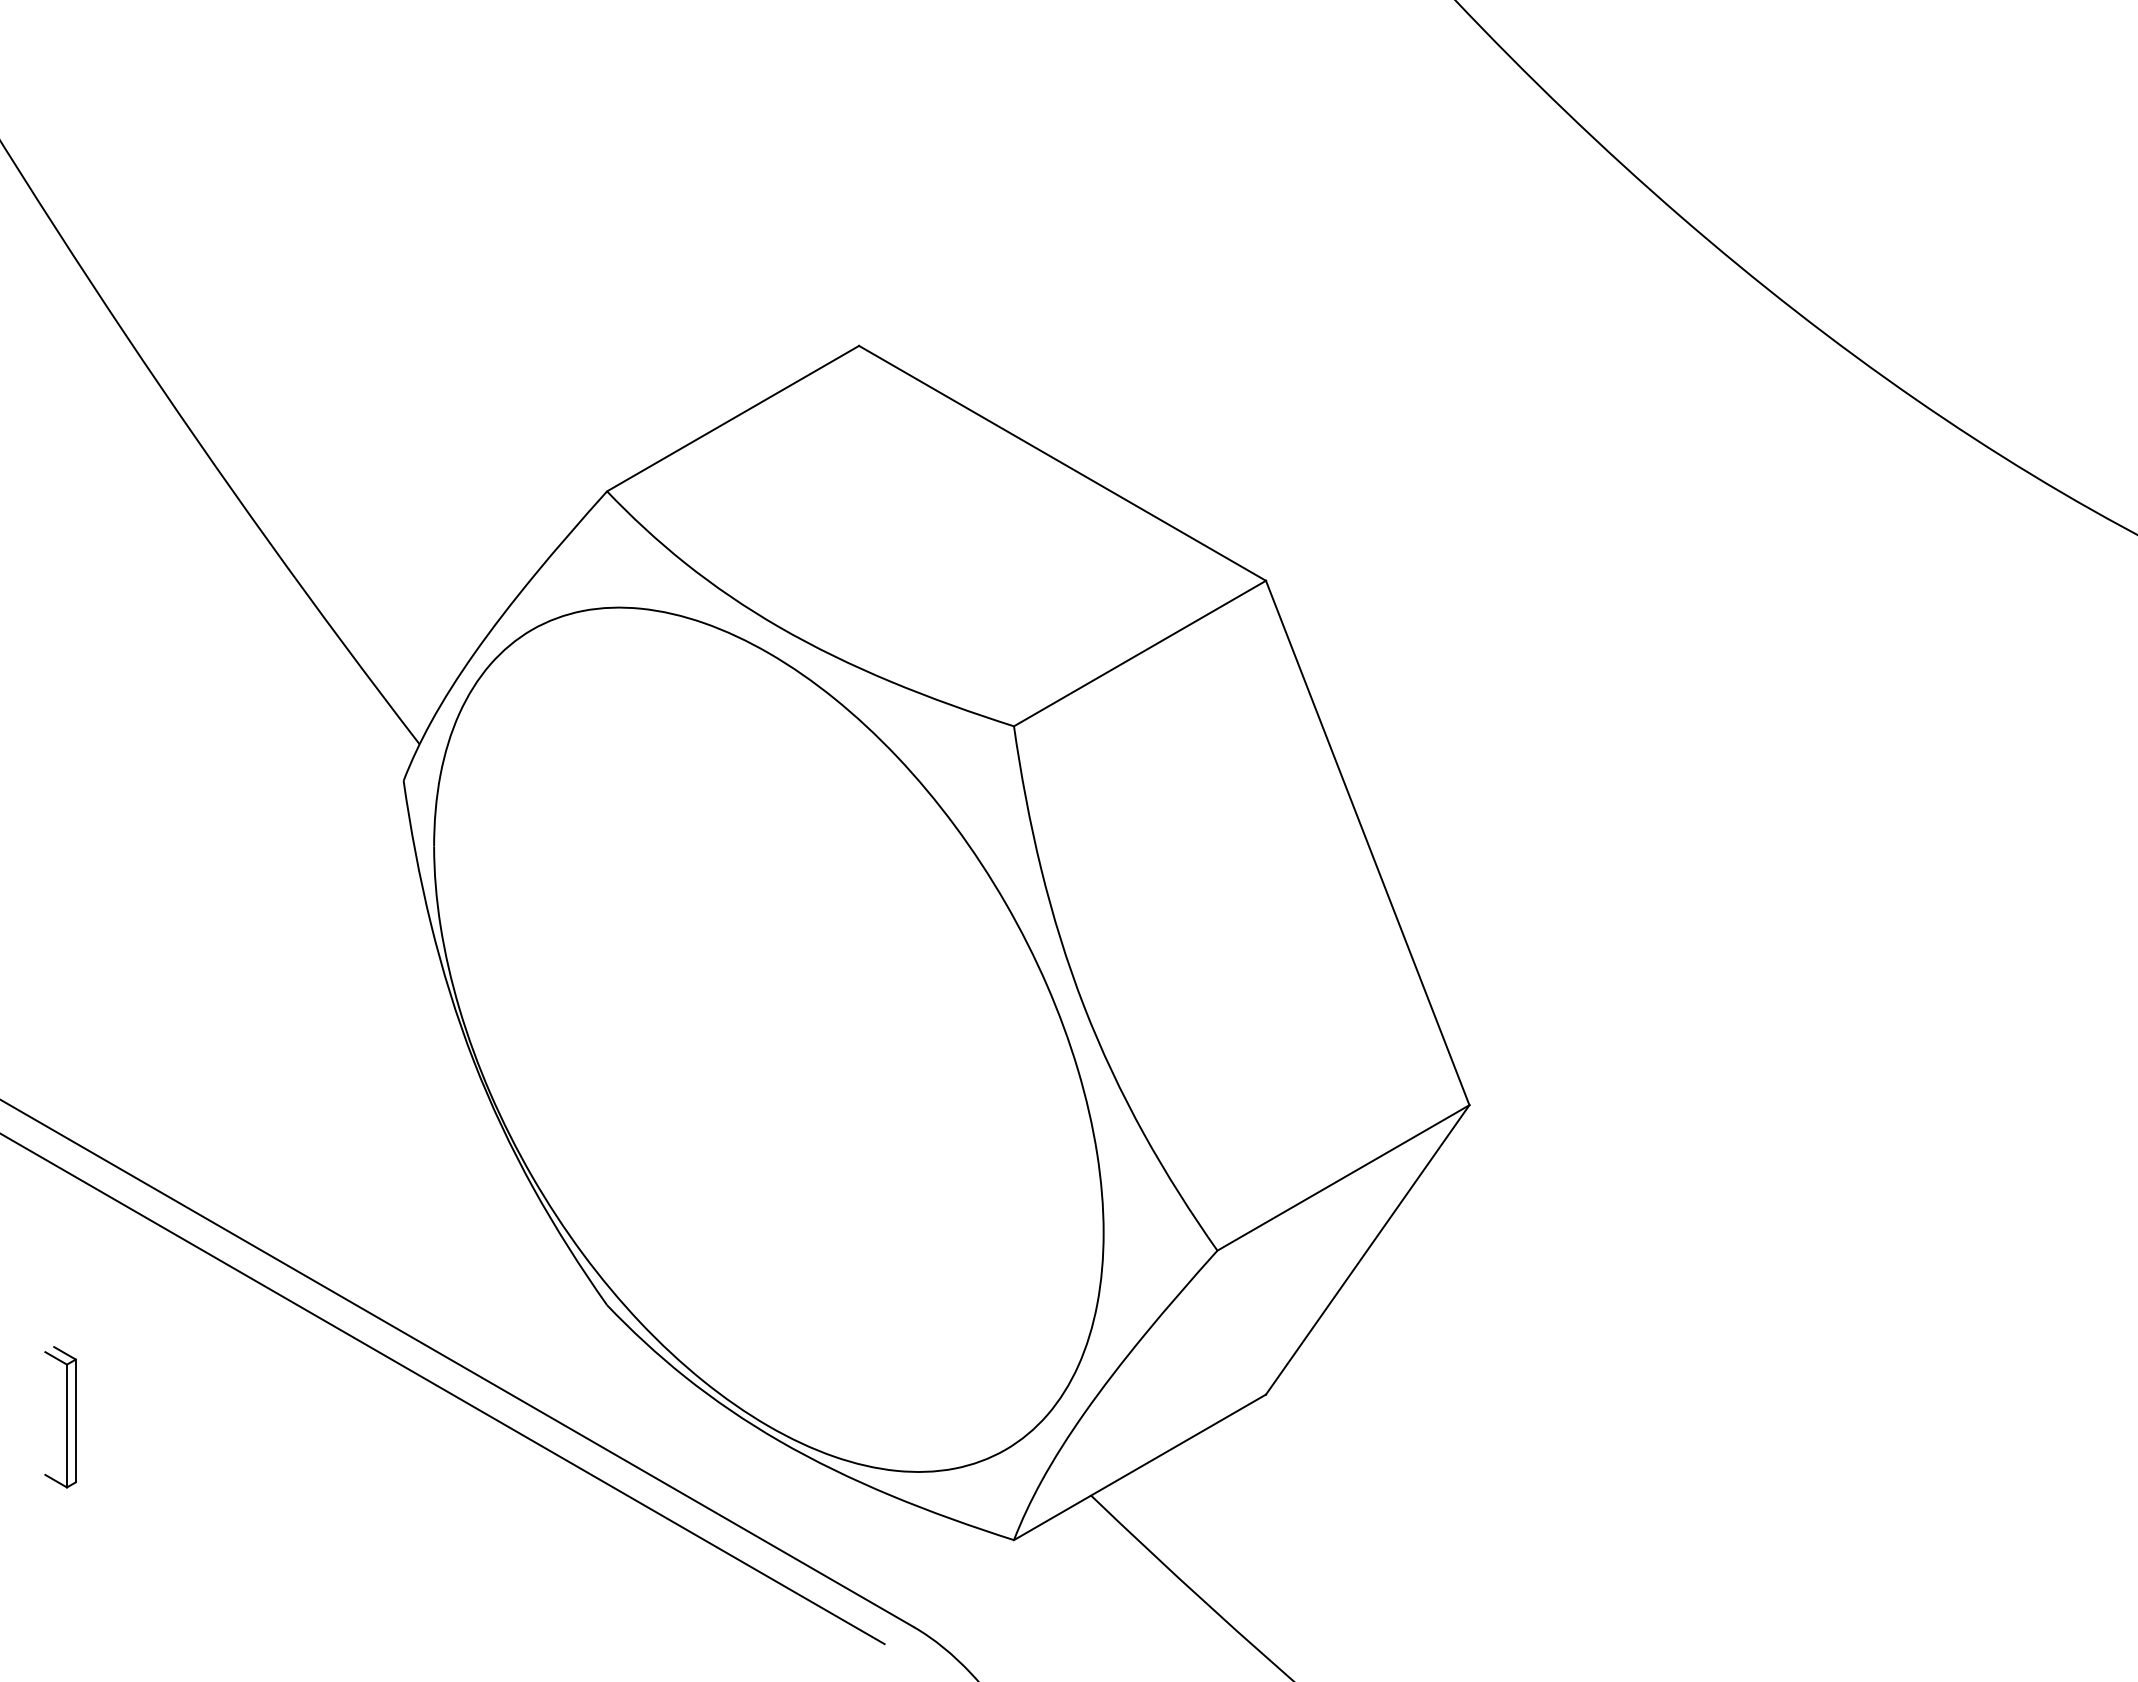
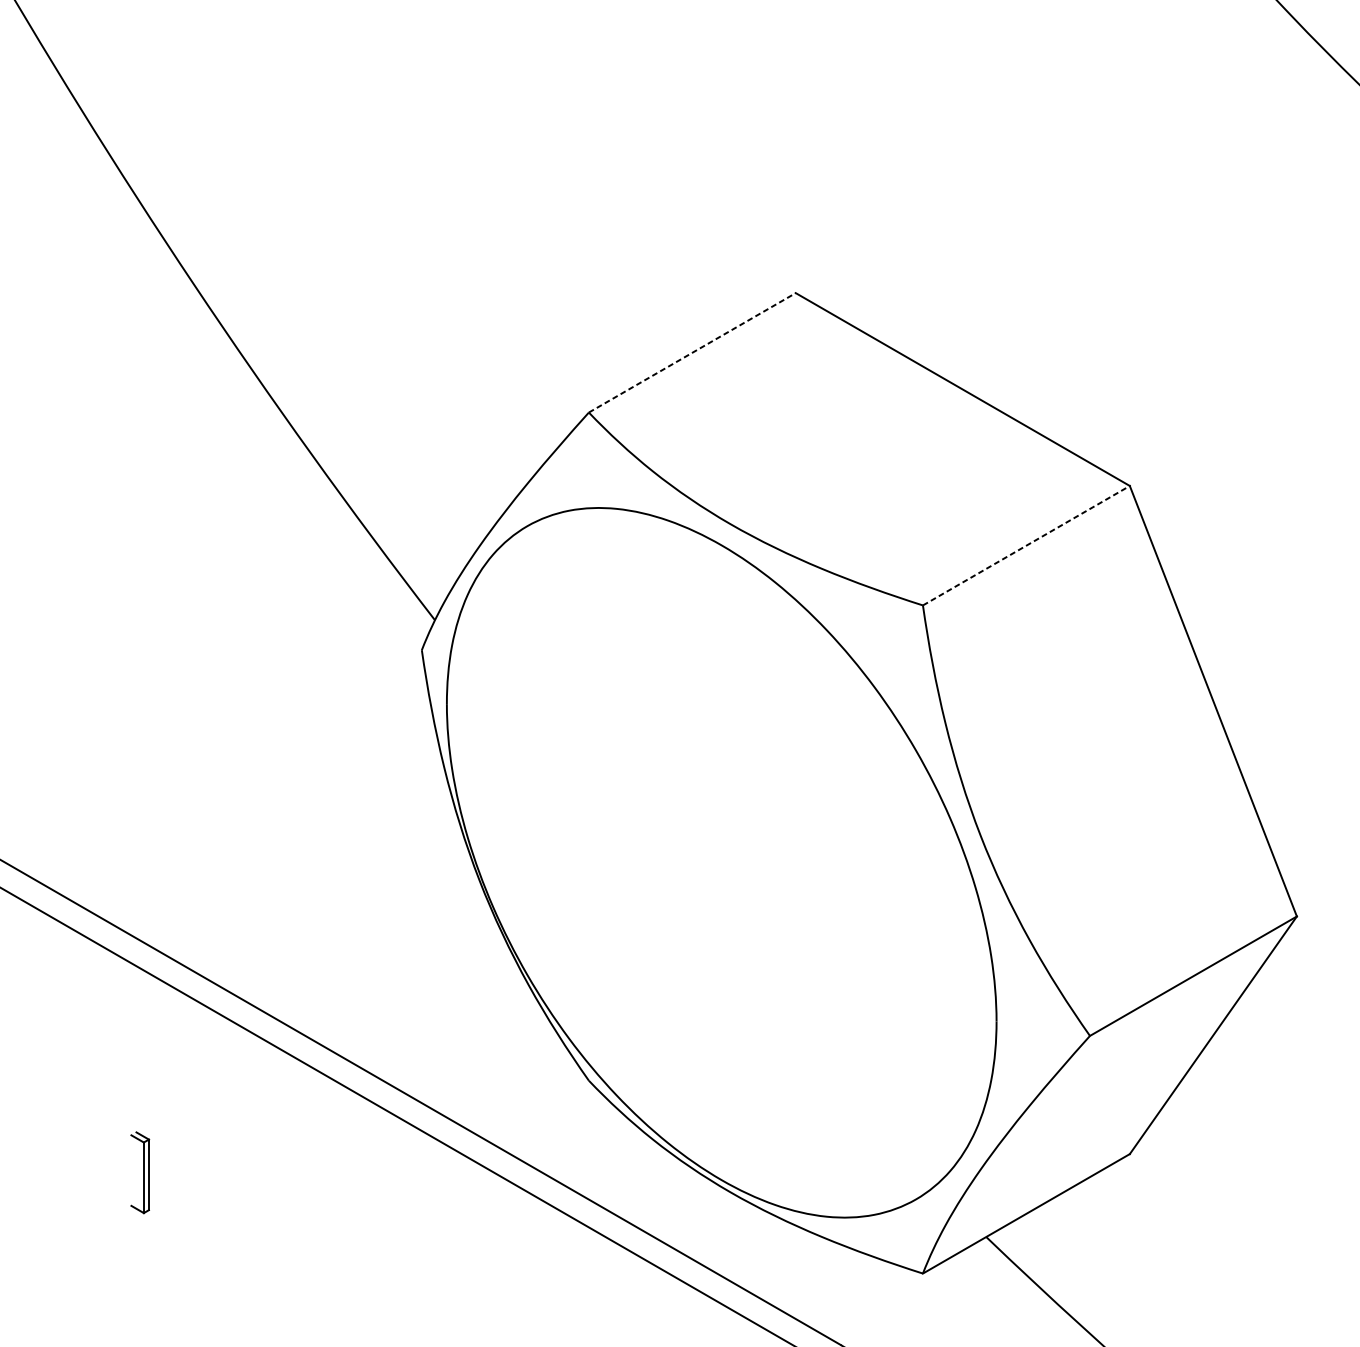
line: (733, 418) -> (692, 352), solid -> dashed
line: (1140, 653) -> (1026, 545), solid -> dashed
part: (60, 1417) -> (140, 1172), size x0.7

